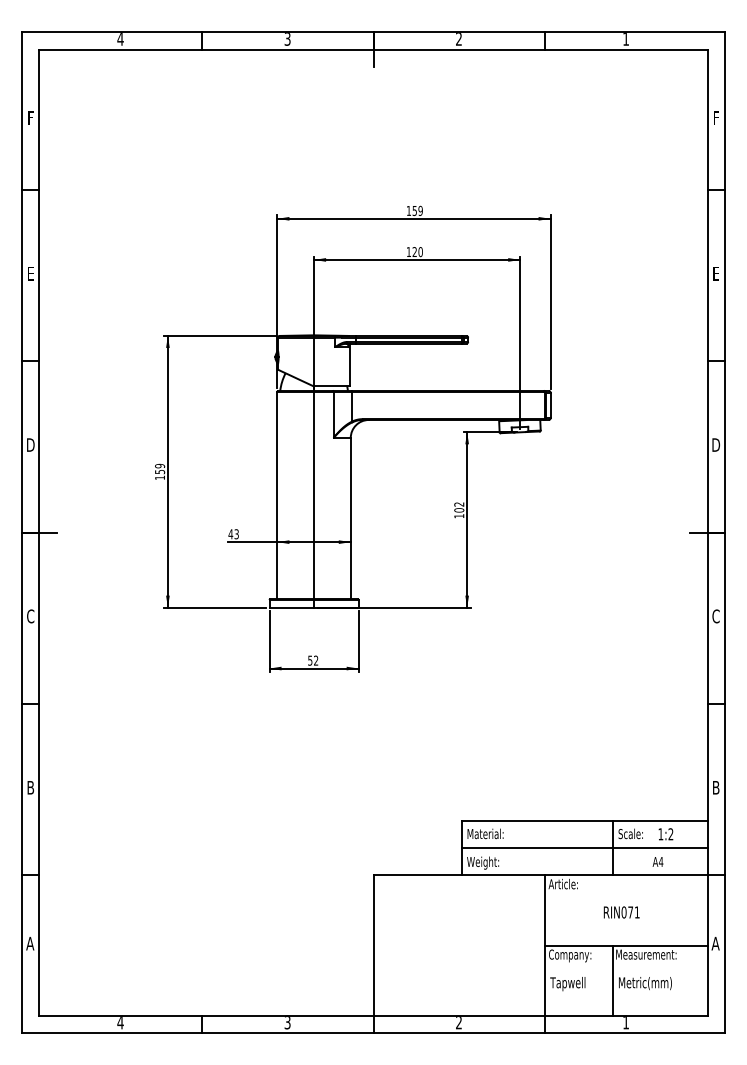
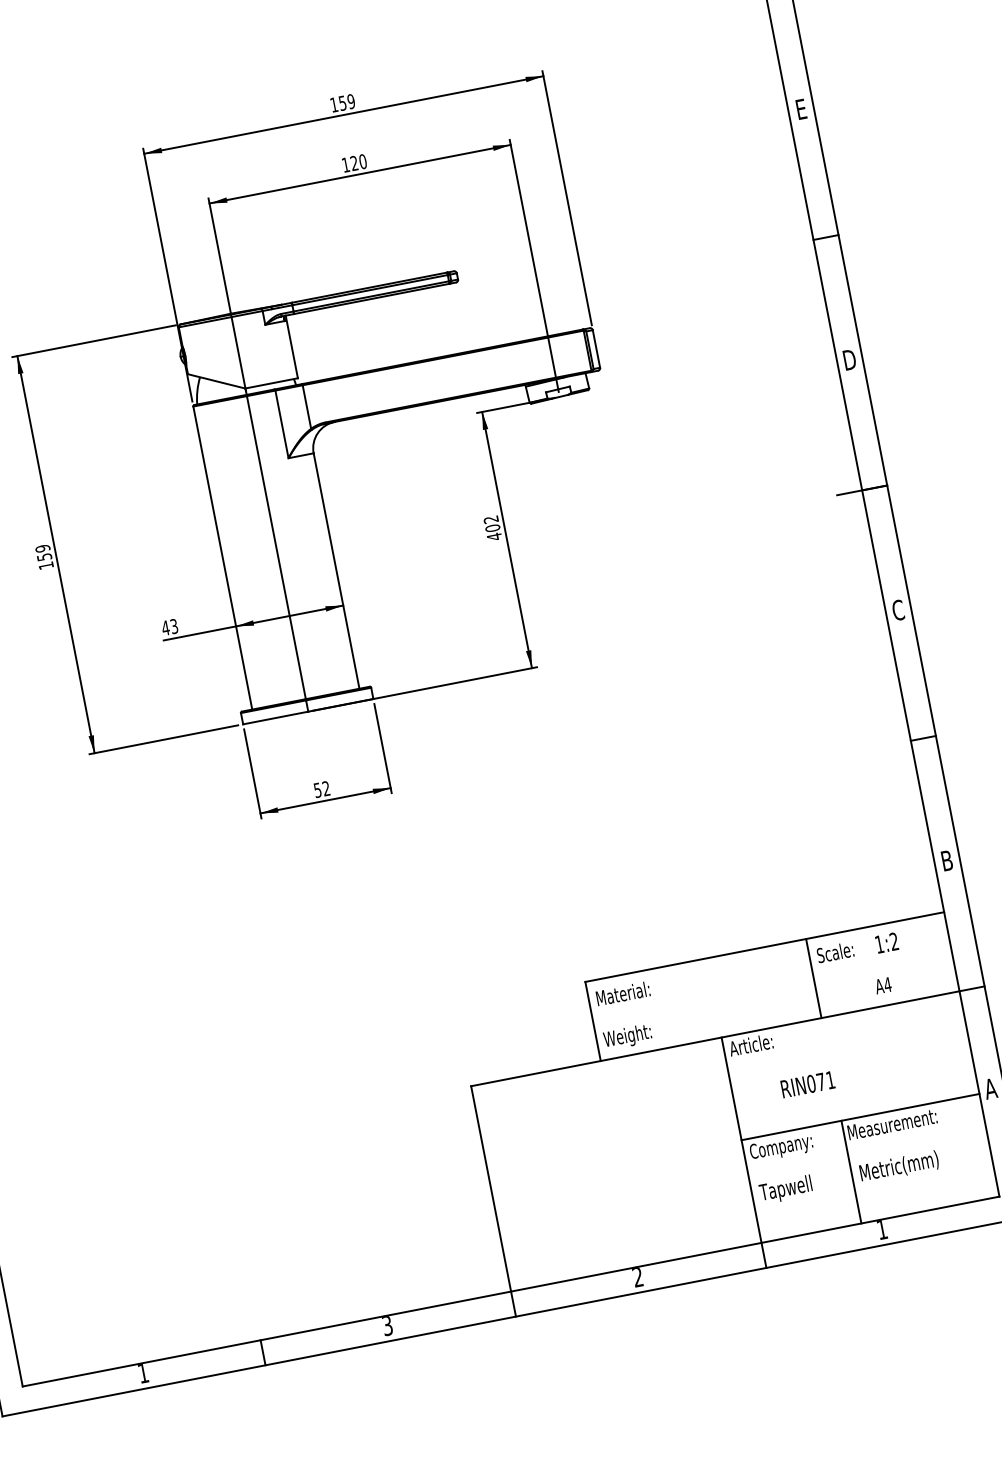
text: (459, 515) -> (494, 535), 102 -> 402
line: (584, 848) -> (771, 986), removed
text: (621, 912) -> (807, 1084), moved
text: (120, 1023) -> (143, 1374), 4 -> 1

